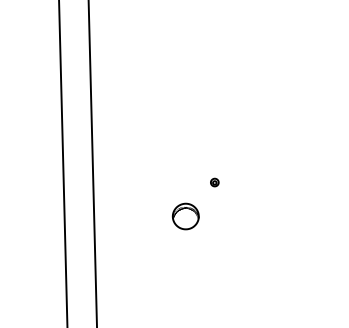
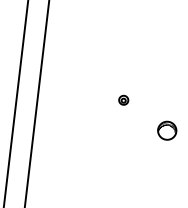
part: (214, 182) -> (123, 100), size x1.67
part: (185, 216) -> (167, 130), moved

